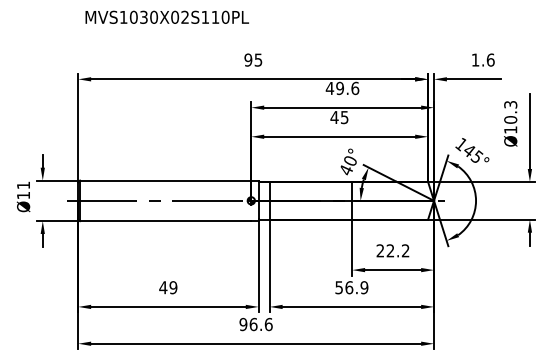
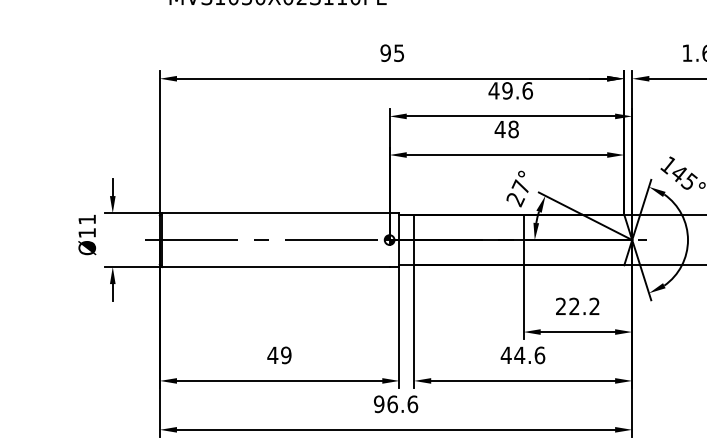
text: (344, 117) -> (513, 129), 45 -> 48
text: (347, 165) -> (517, 193), 40° -> 27°
text: (351, 287) -> (522, 355), 56.9 -> 44.6

